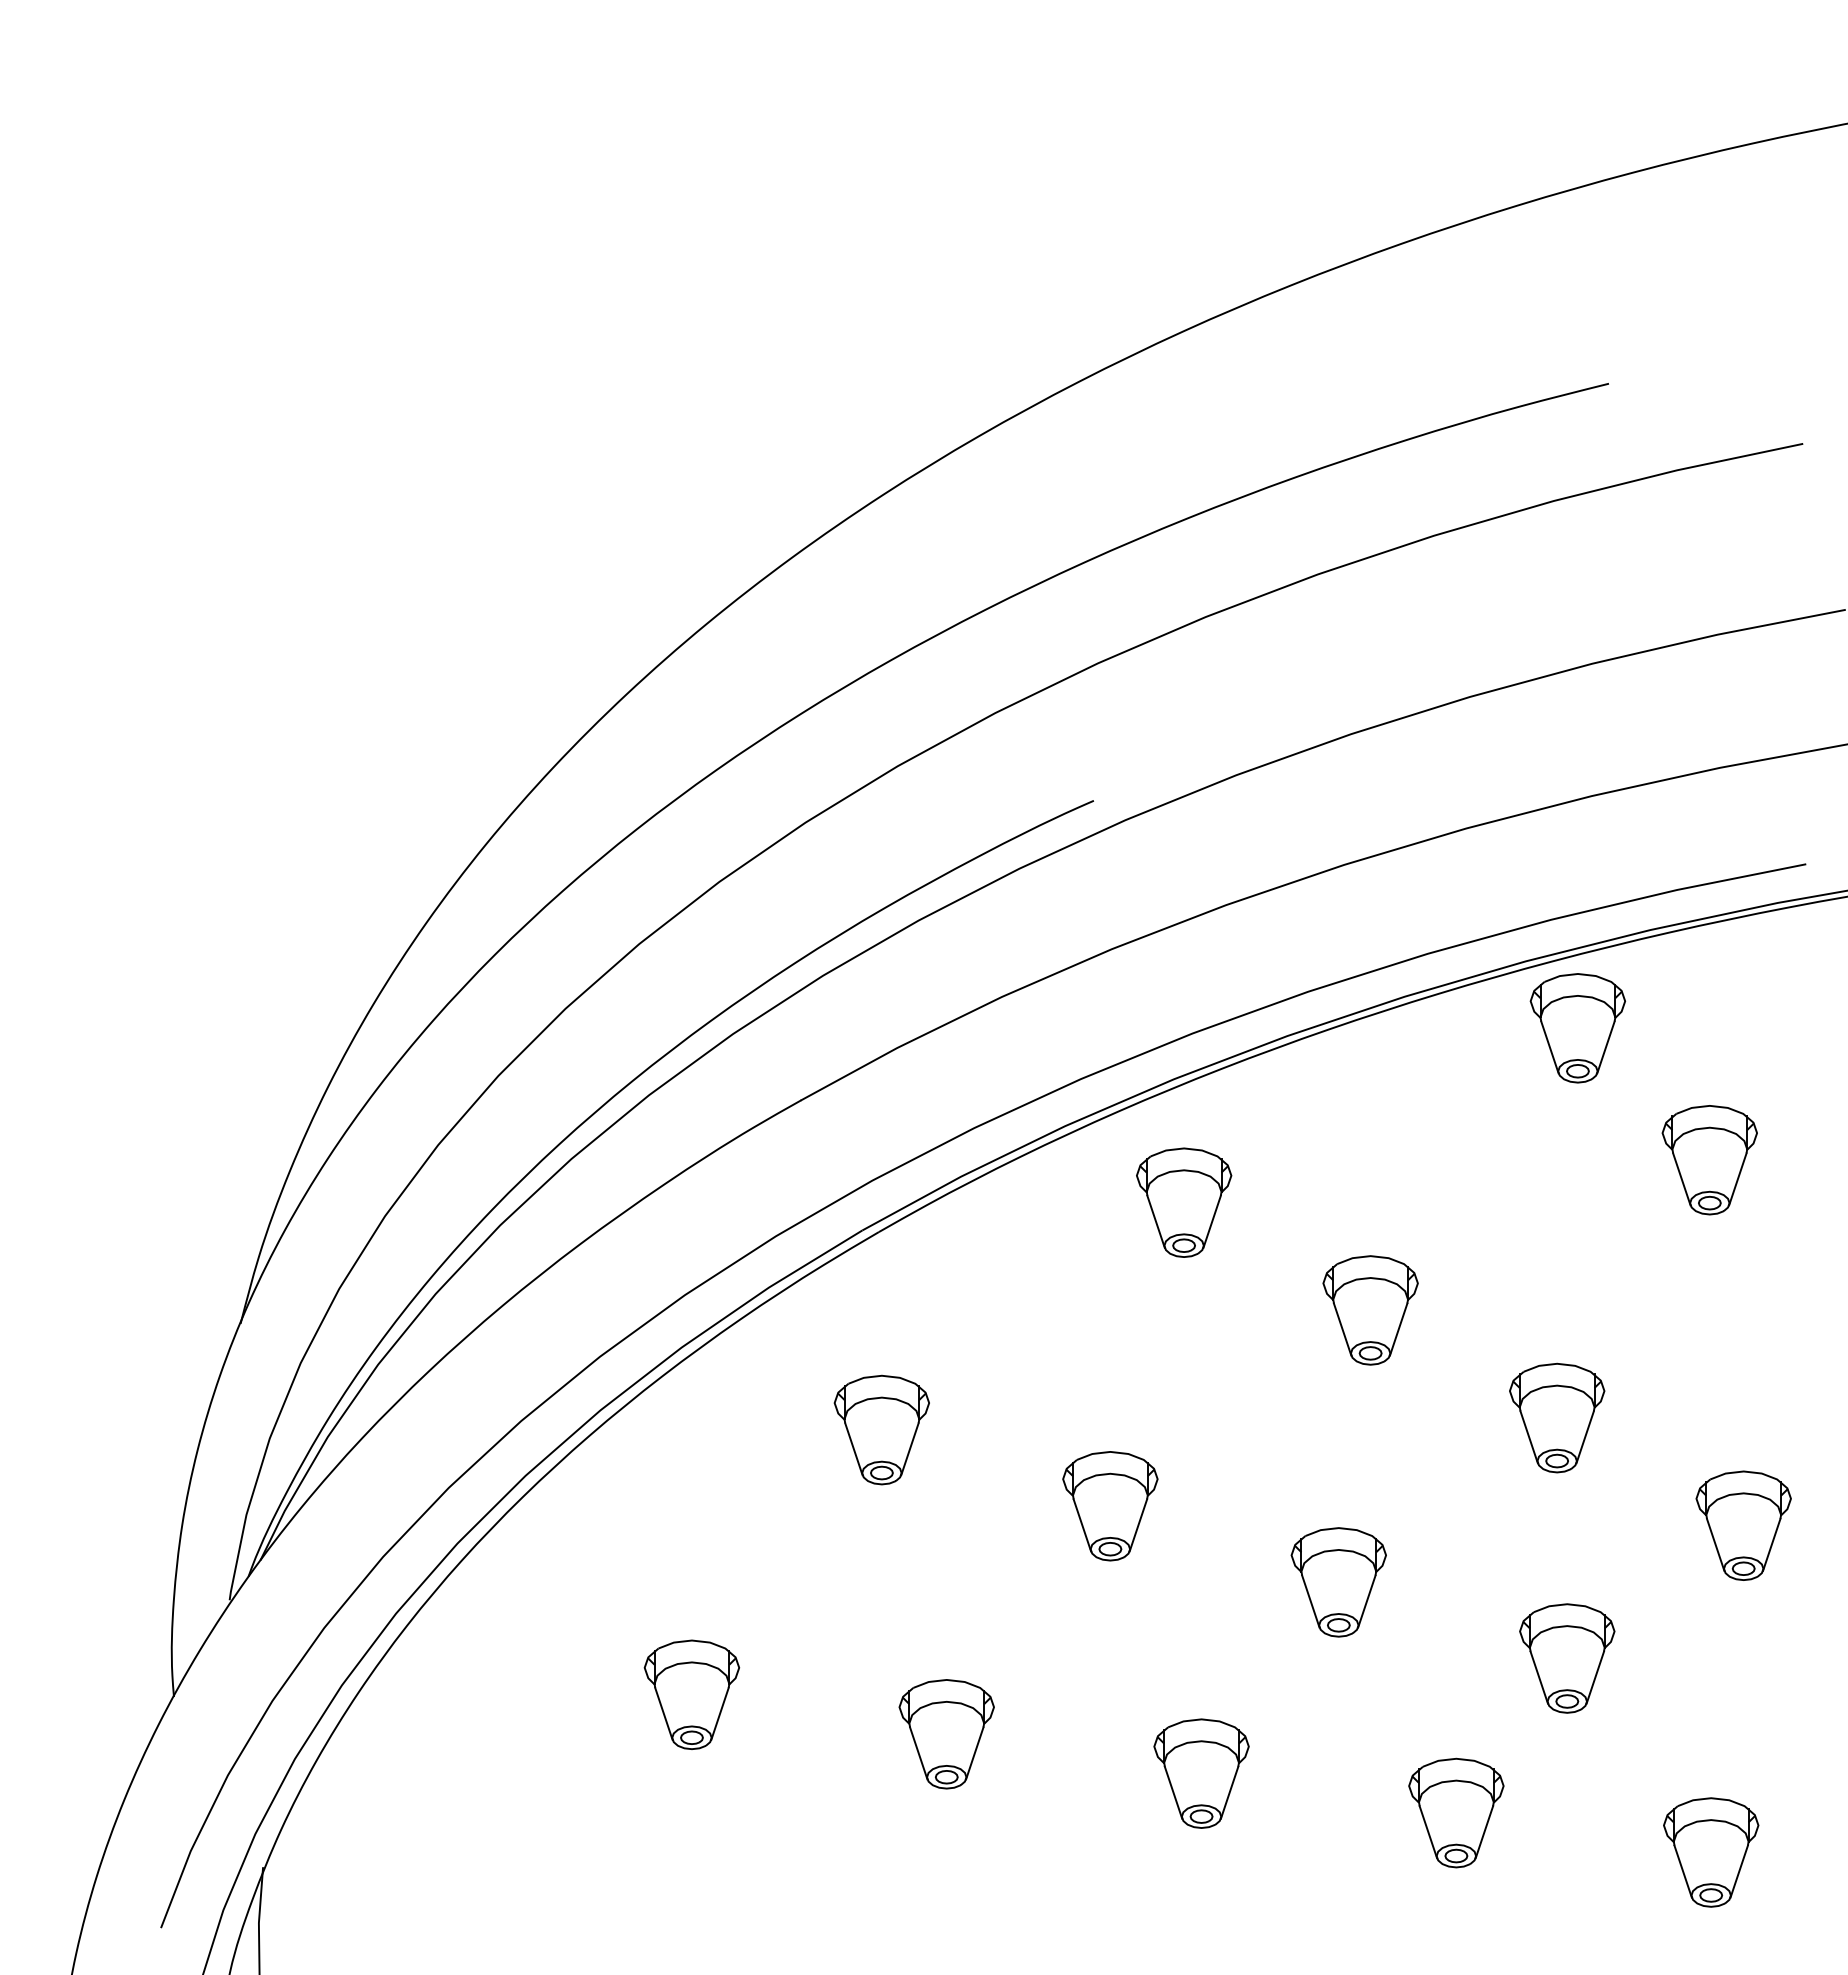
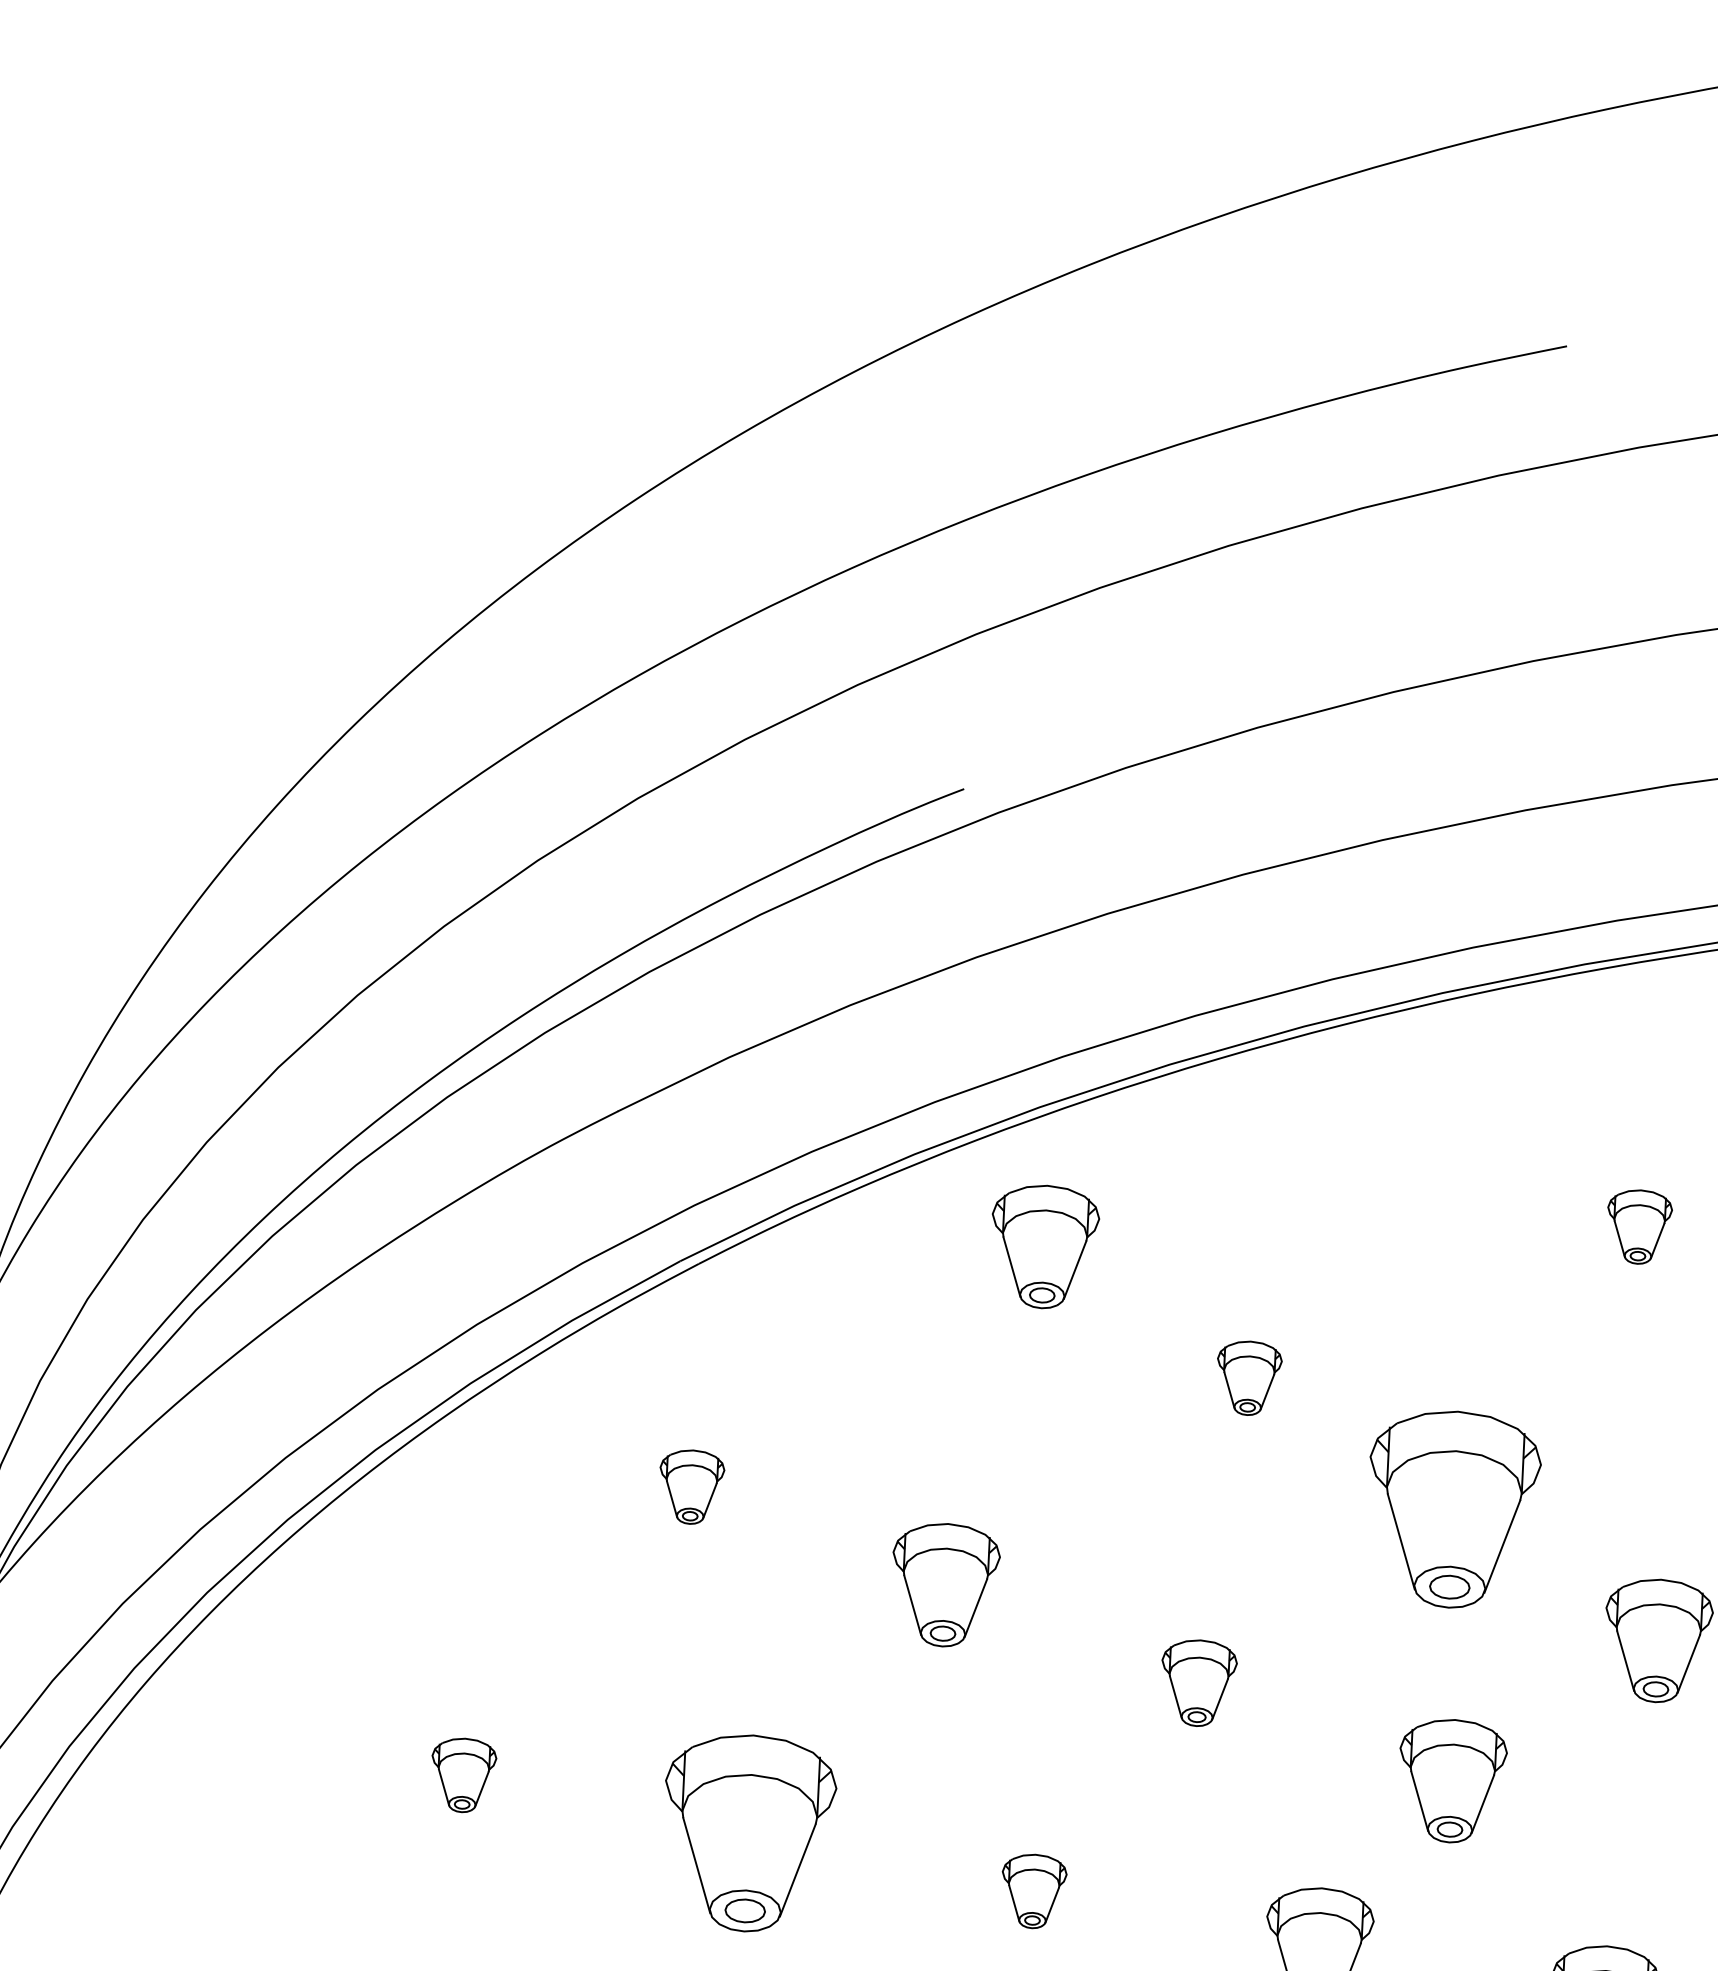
part: (1577, 1028) -> (1497, 1071), removed
part: (1709, 1160) -> (1639, 1227), size x0.6
part: (1370, 1310) -> (1248, 1378), size x0.6
part: (1557, 1417) -> (1454, 1508), size x1.6
part: (881, 1429) -> (691, 1486), size x0.6
part: (1338, 1582) -> (1198, 1683), size x0.7
part: (691, 1694) -> (463, 1775), size x0.6
part: (946, 1734) -> (748, 1833), size x1.6
part: (1201, 1773) -> (1033, 1891), size x0.6

